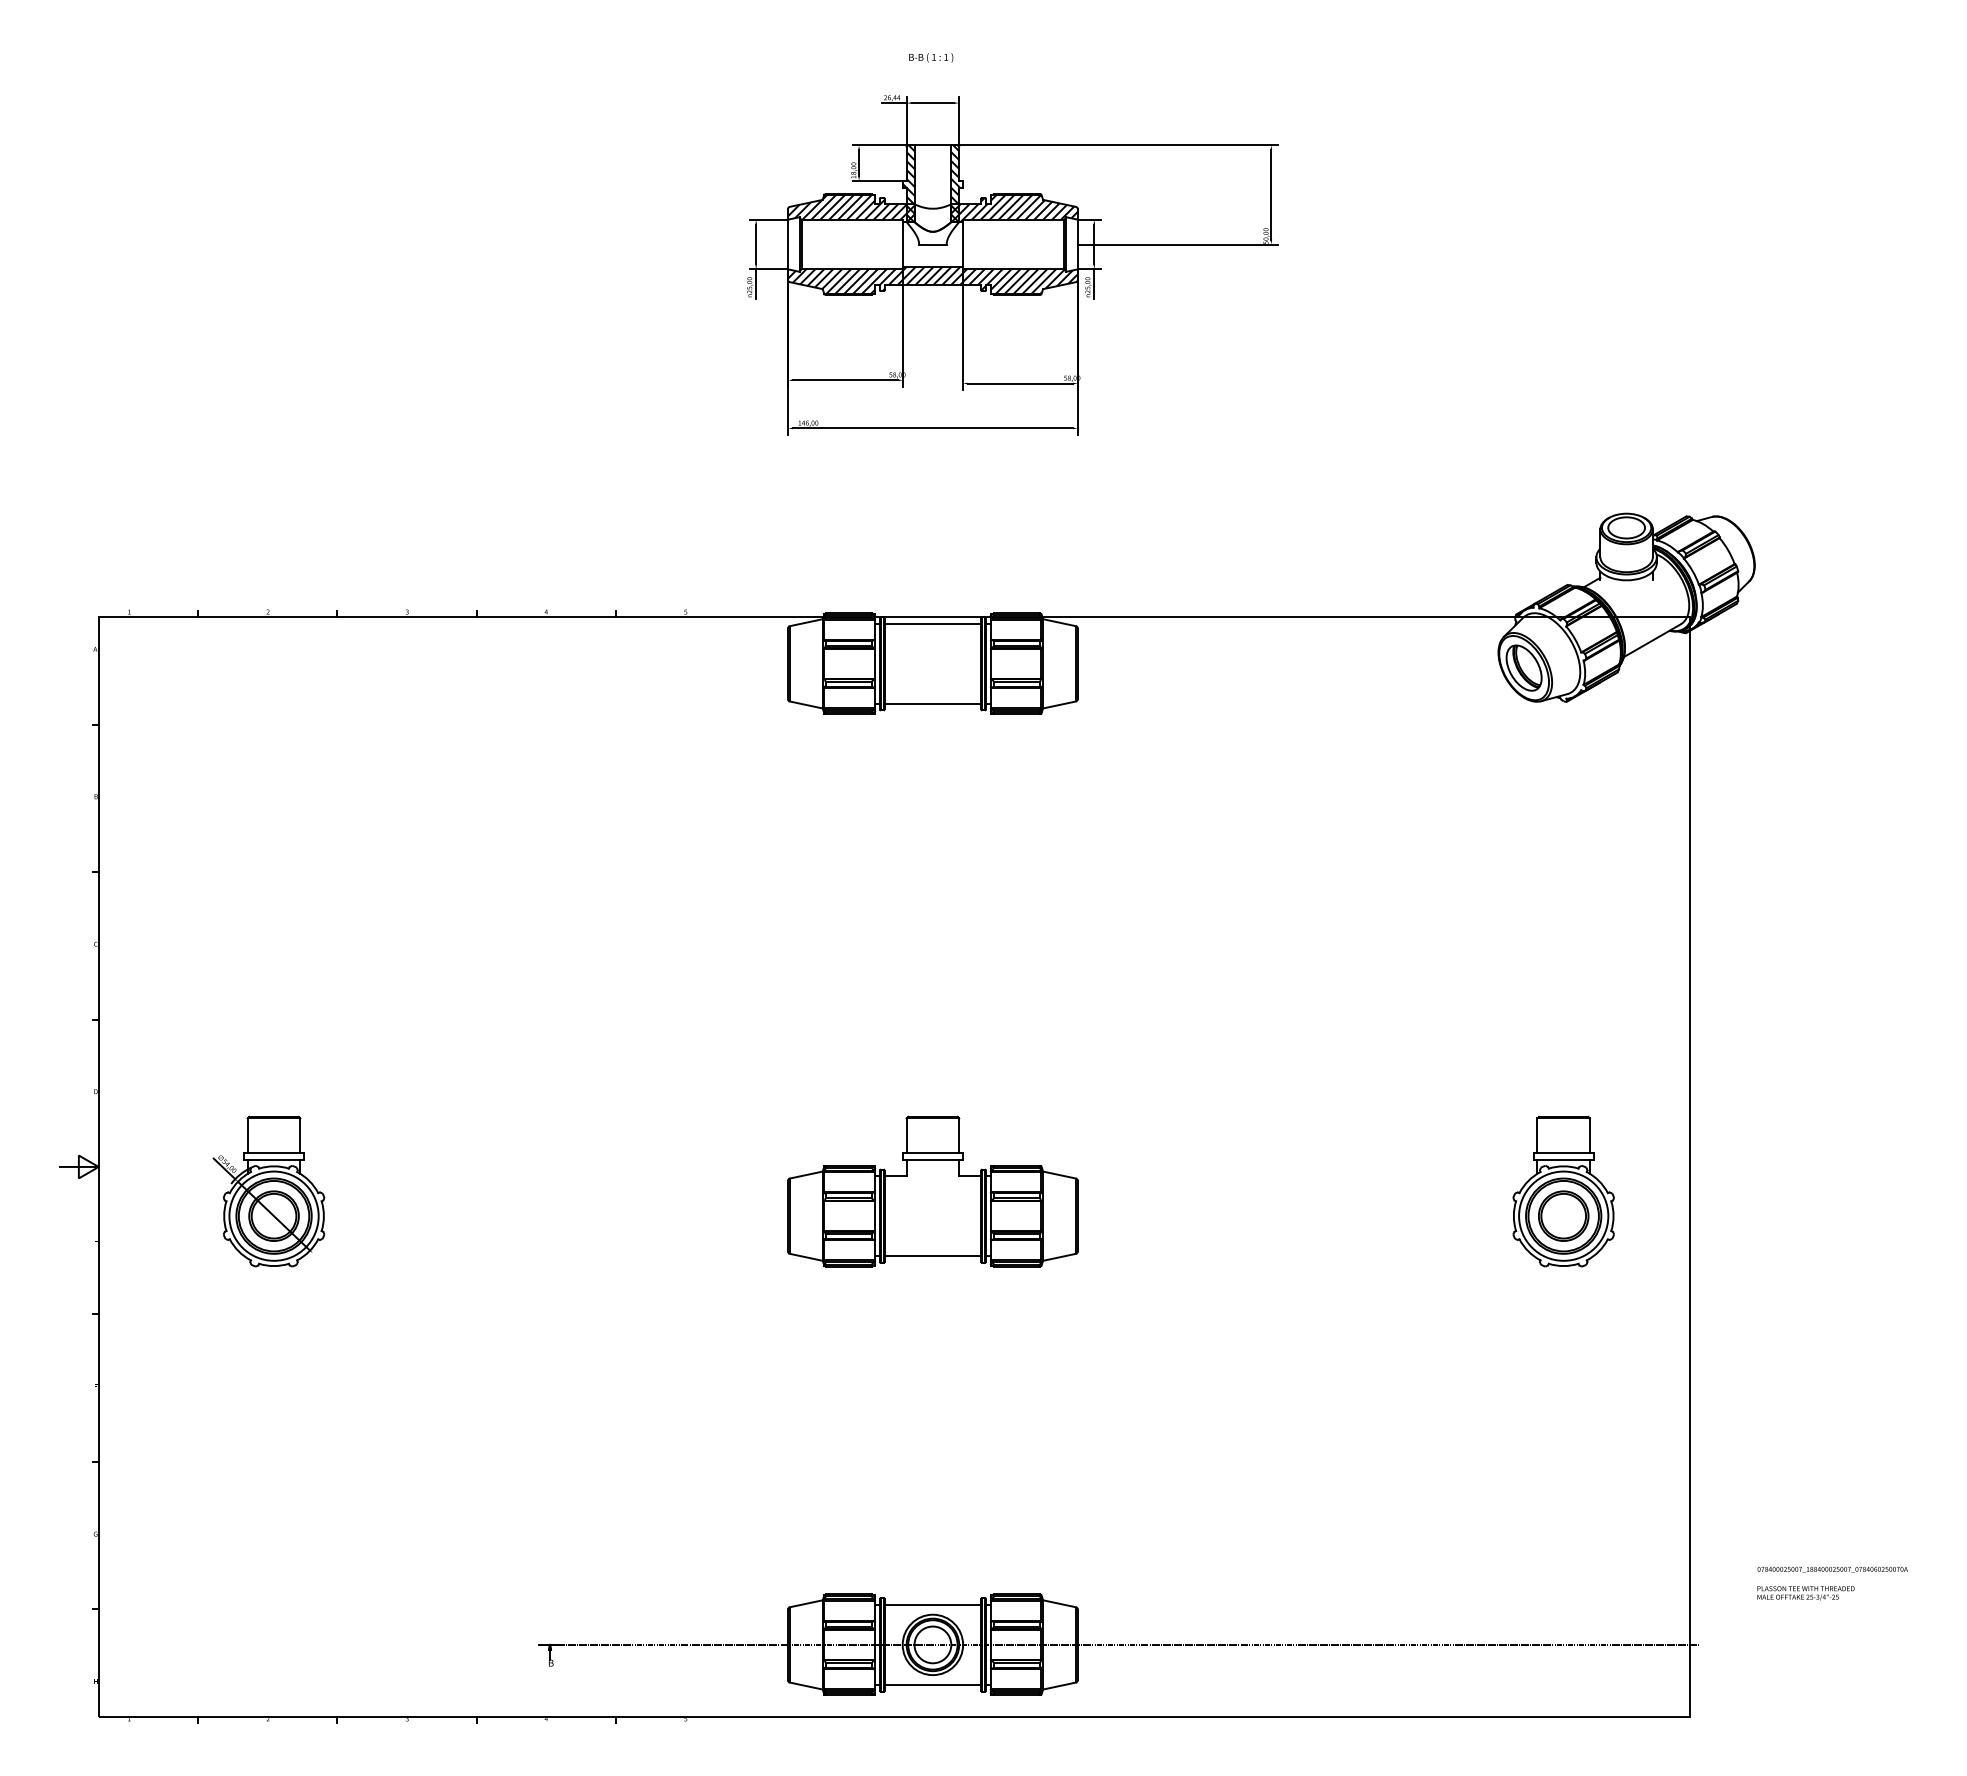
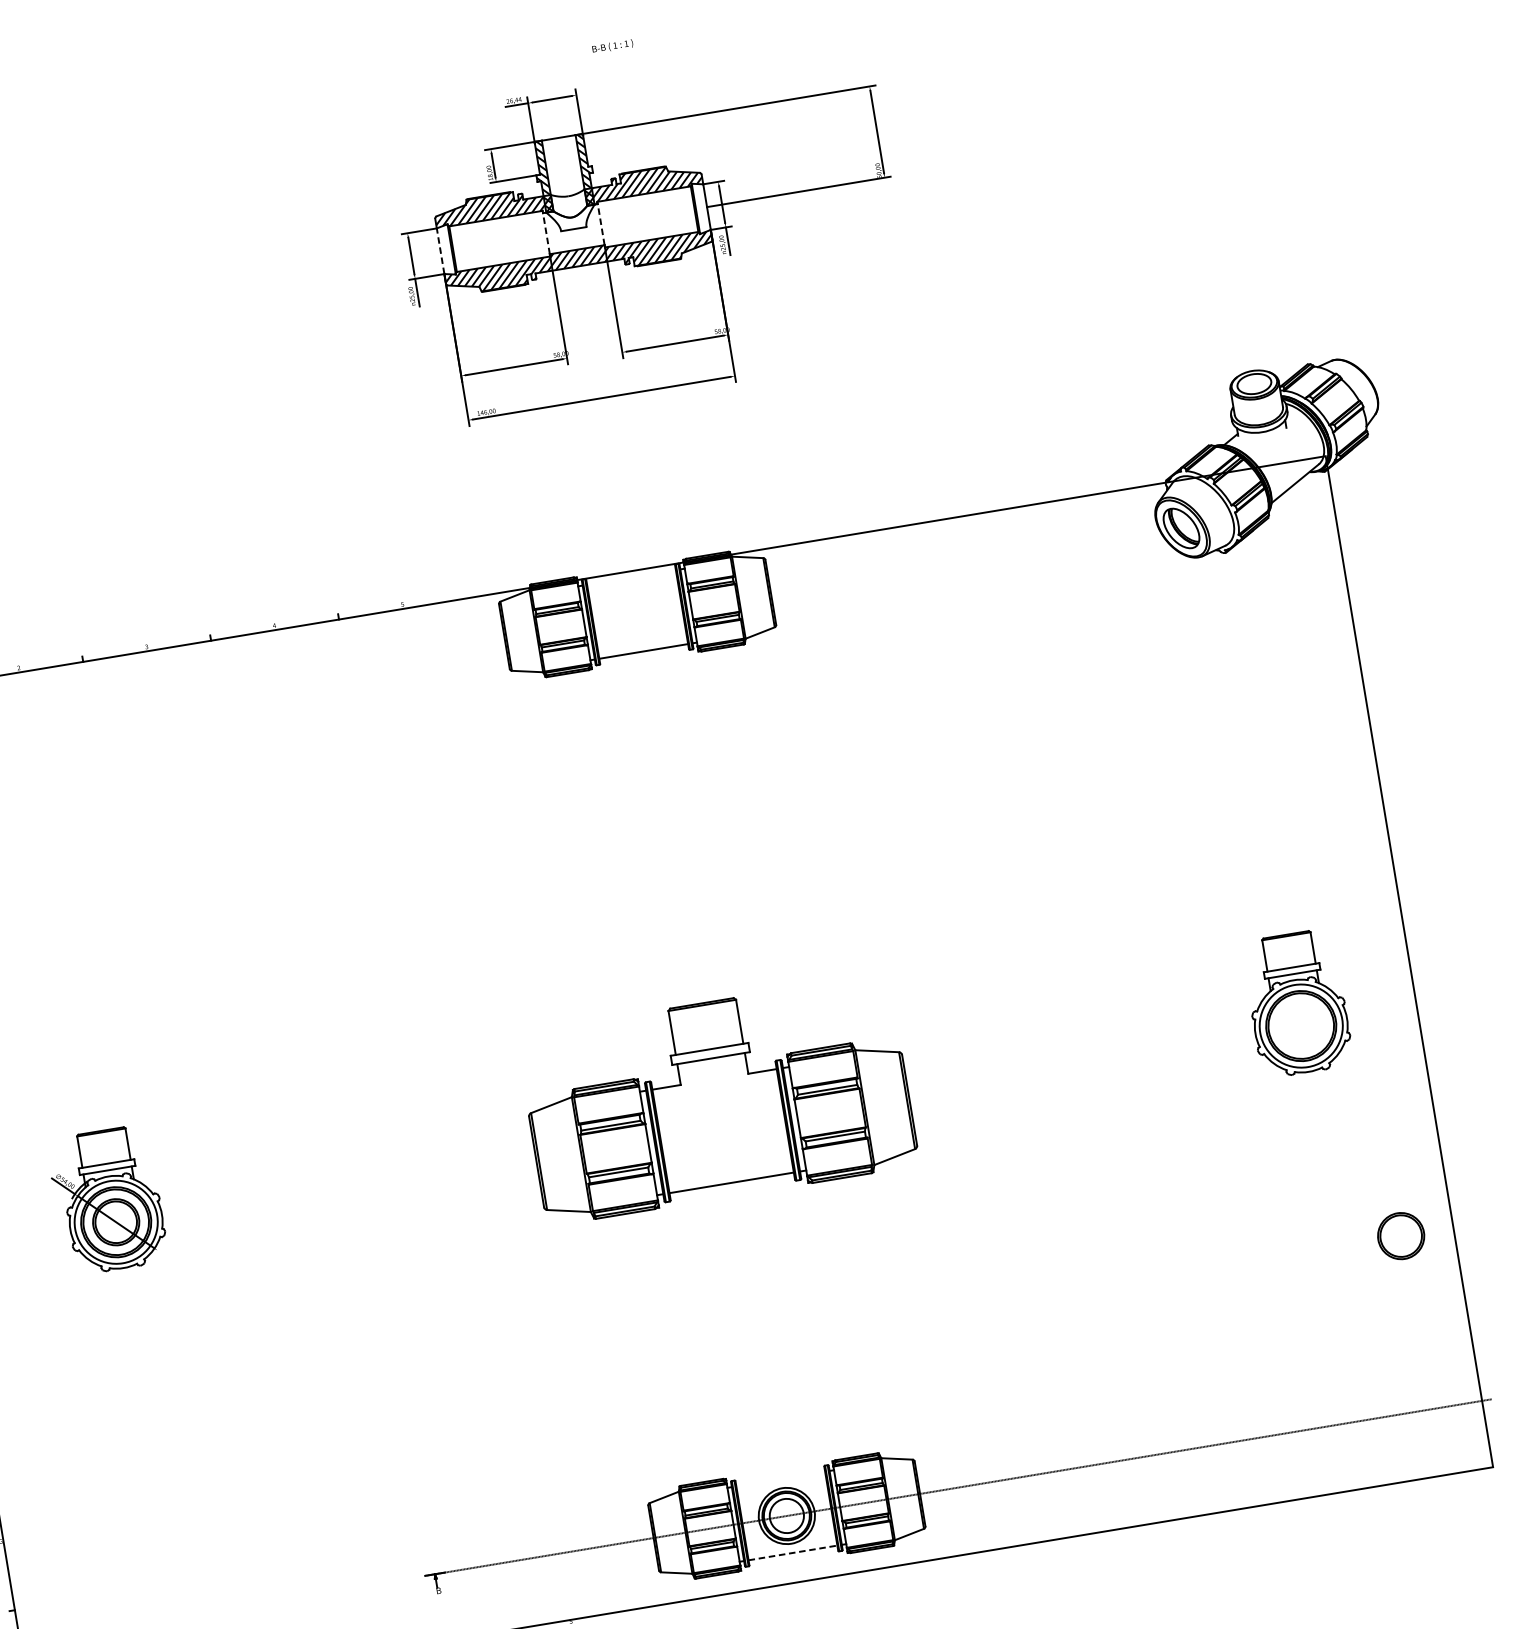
text: (931, 57) -> (612, 46), moved
line: (787, 244) -> (440, 251), solid -> dashed
line: (903, 244) -> (546, 233), solid -> dashed
line: (962, 244) -> (601, 224), solid -> dashed
line: (932, 623) -> (631, 577), removed
part: (932, 1191) -> (717, 1099), size x1.4
part: (1563, 1215) -> (1400, 1235), moved
line: (932, 1604) -> (780, 1478), removed
line: (933, 1685) -> (793, 1553), solid -> dashed

